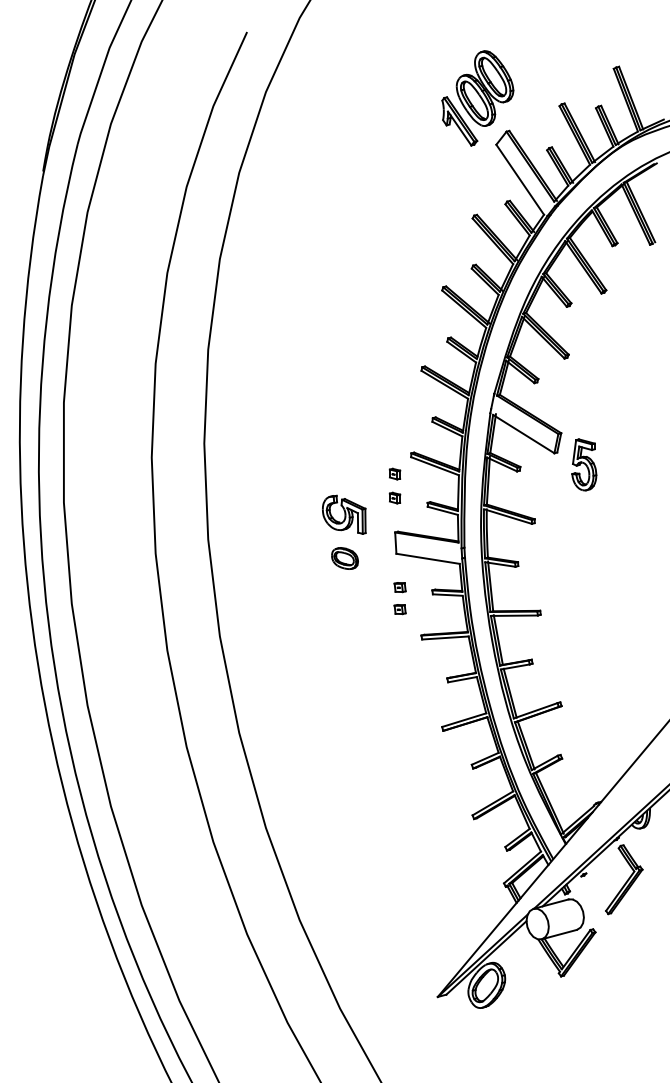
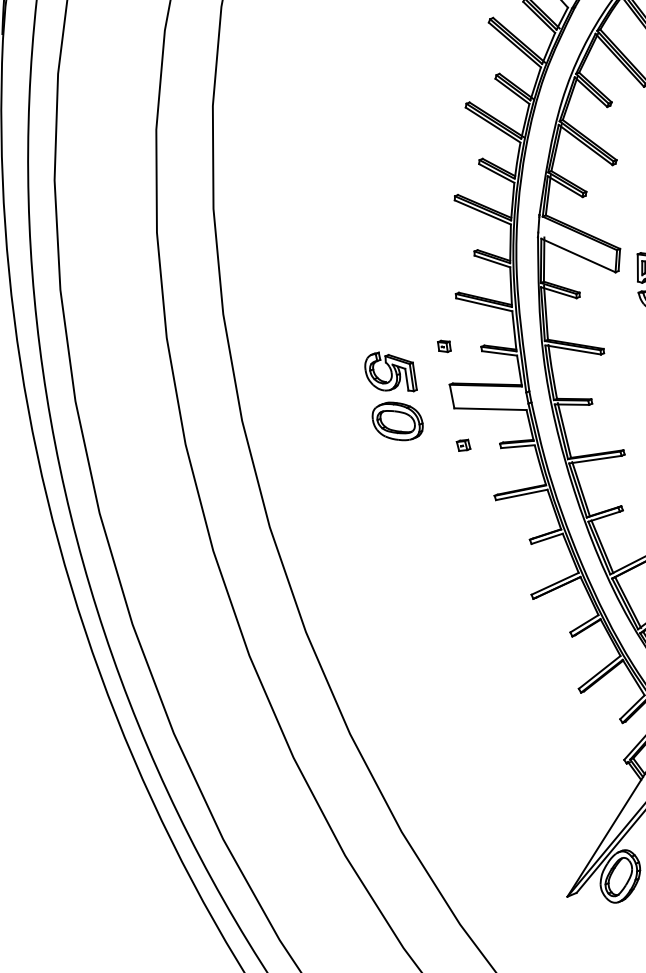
part: (394, 473) -> (440, 319), removed
part: (344, 558) -> (397, 421), size x1.67
part: (399, 609) -> (466, 470), removed

